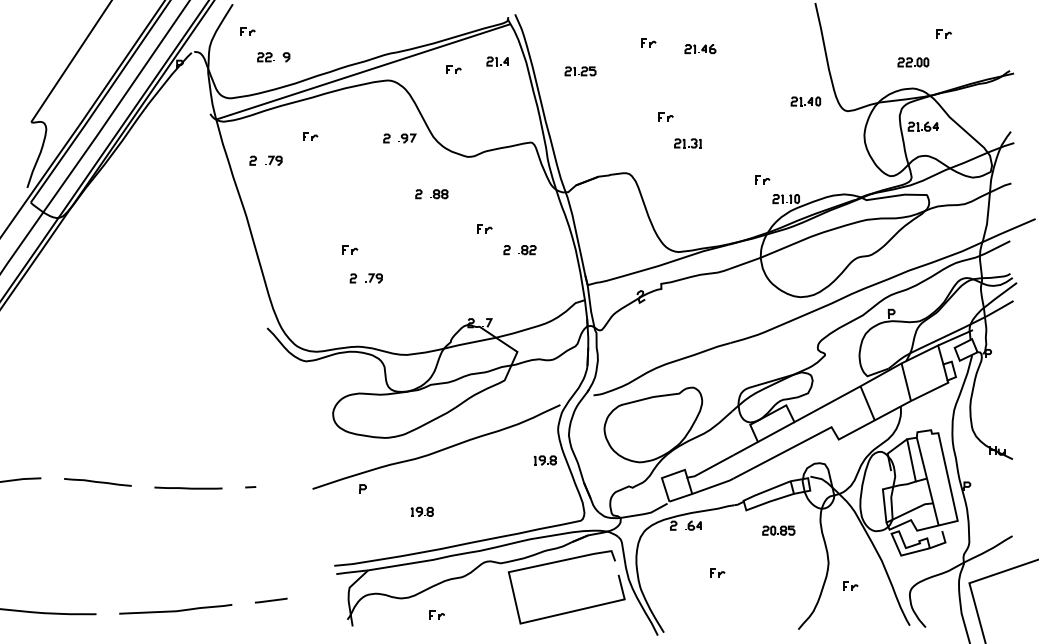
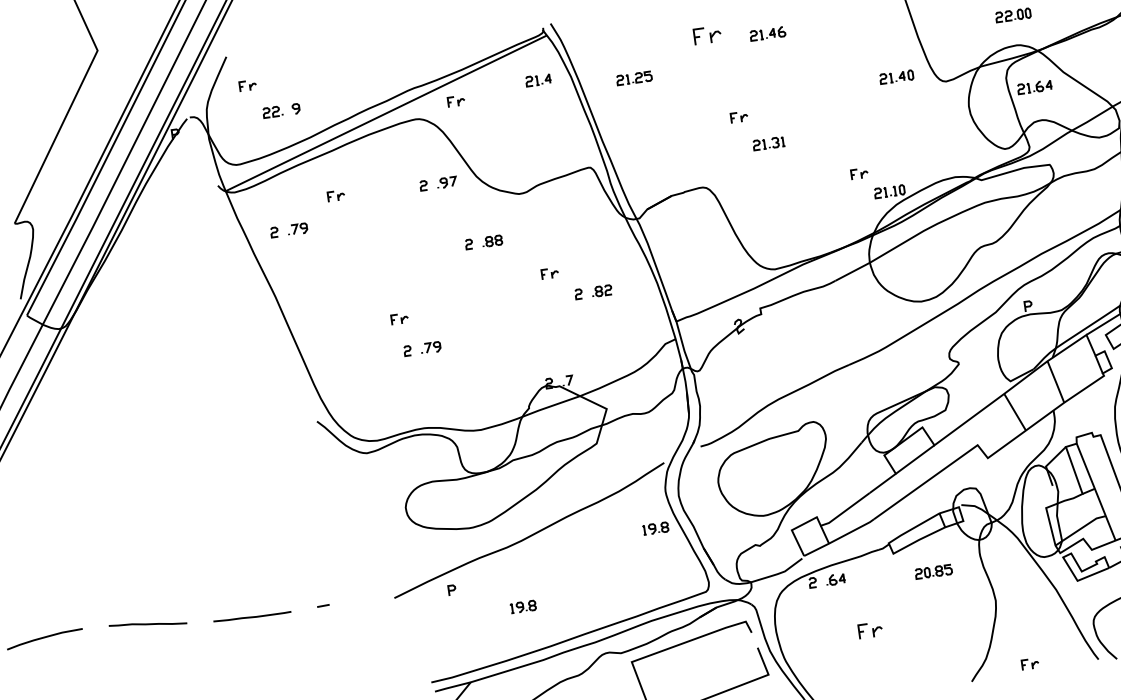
part: (648, 42) -> (707, 34), size x1.6
part: (453, 69) -> (455, 100), moved
part: (717, 572) -> (870, 629), size x1.4
part: (850, 585) -> (1029, 663), moved

